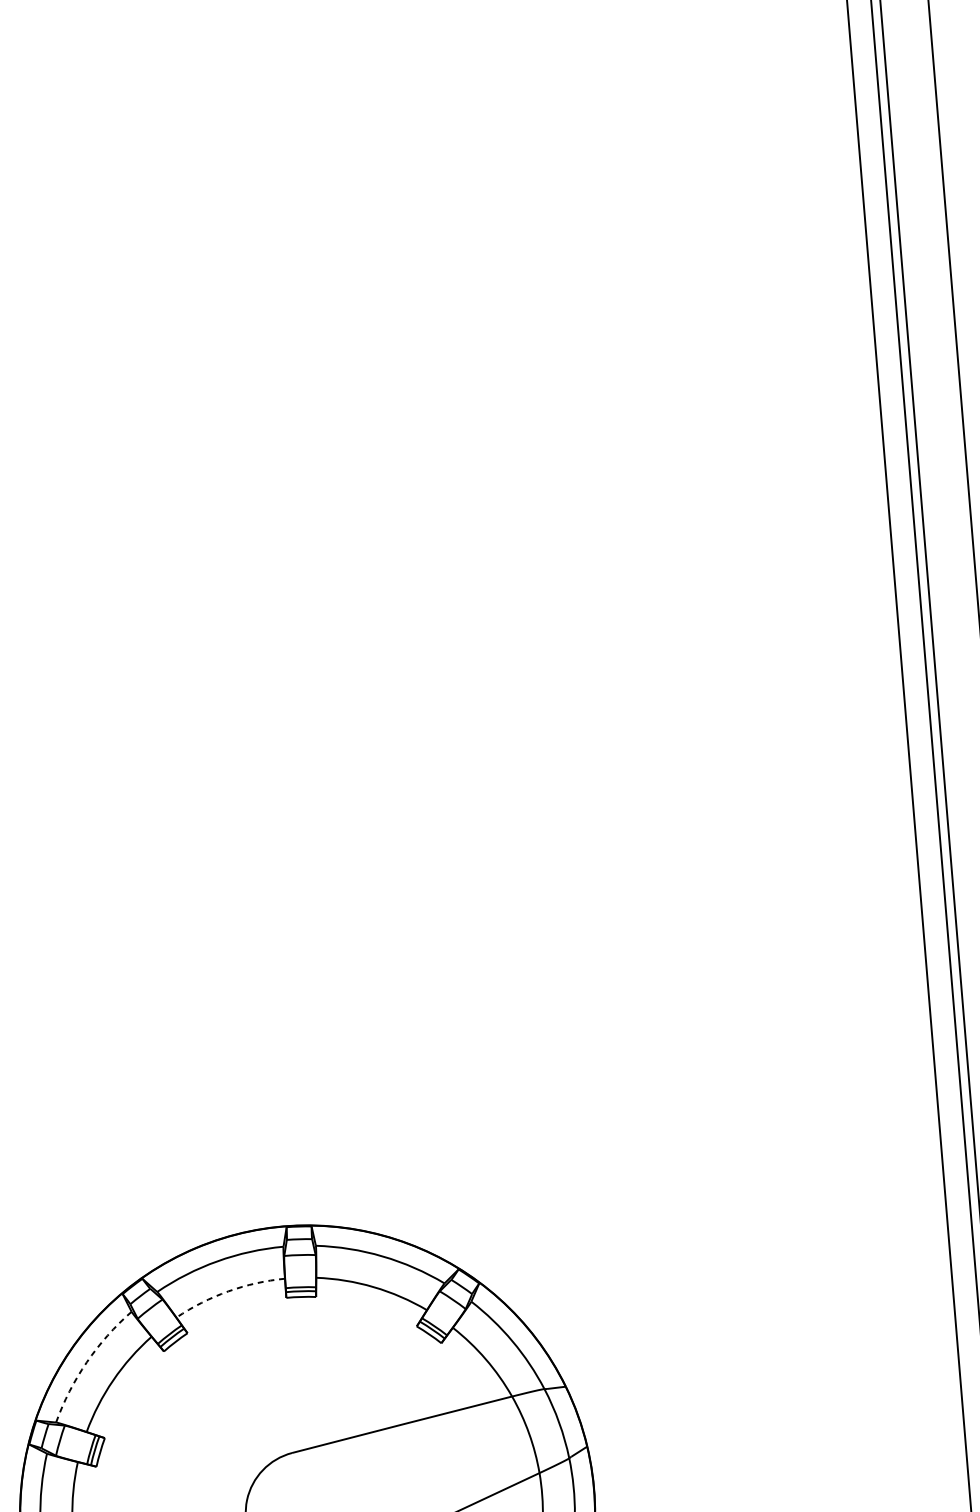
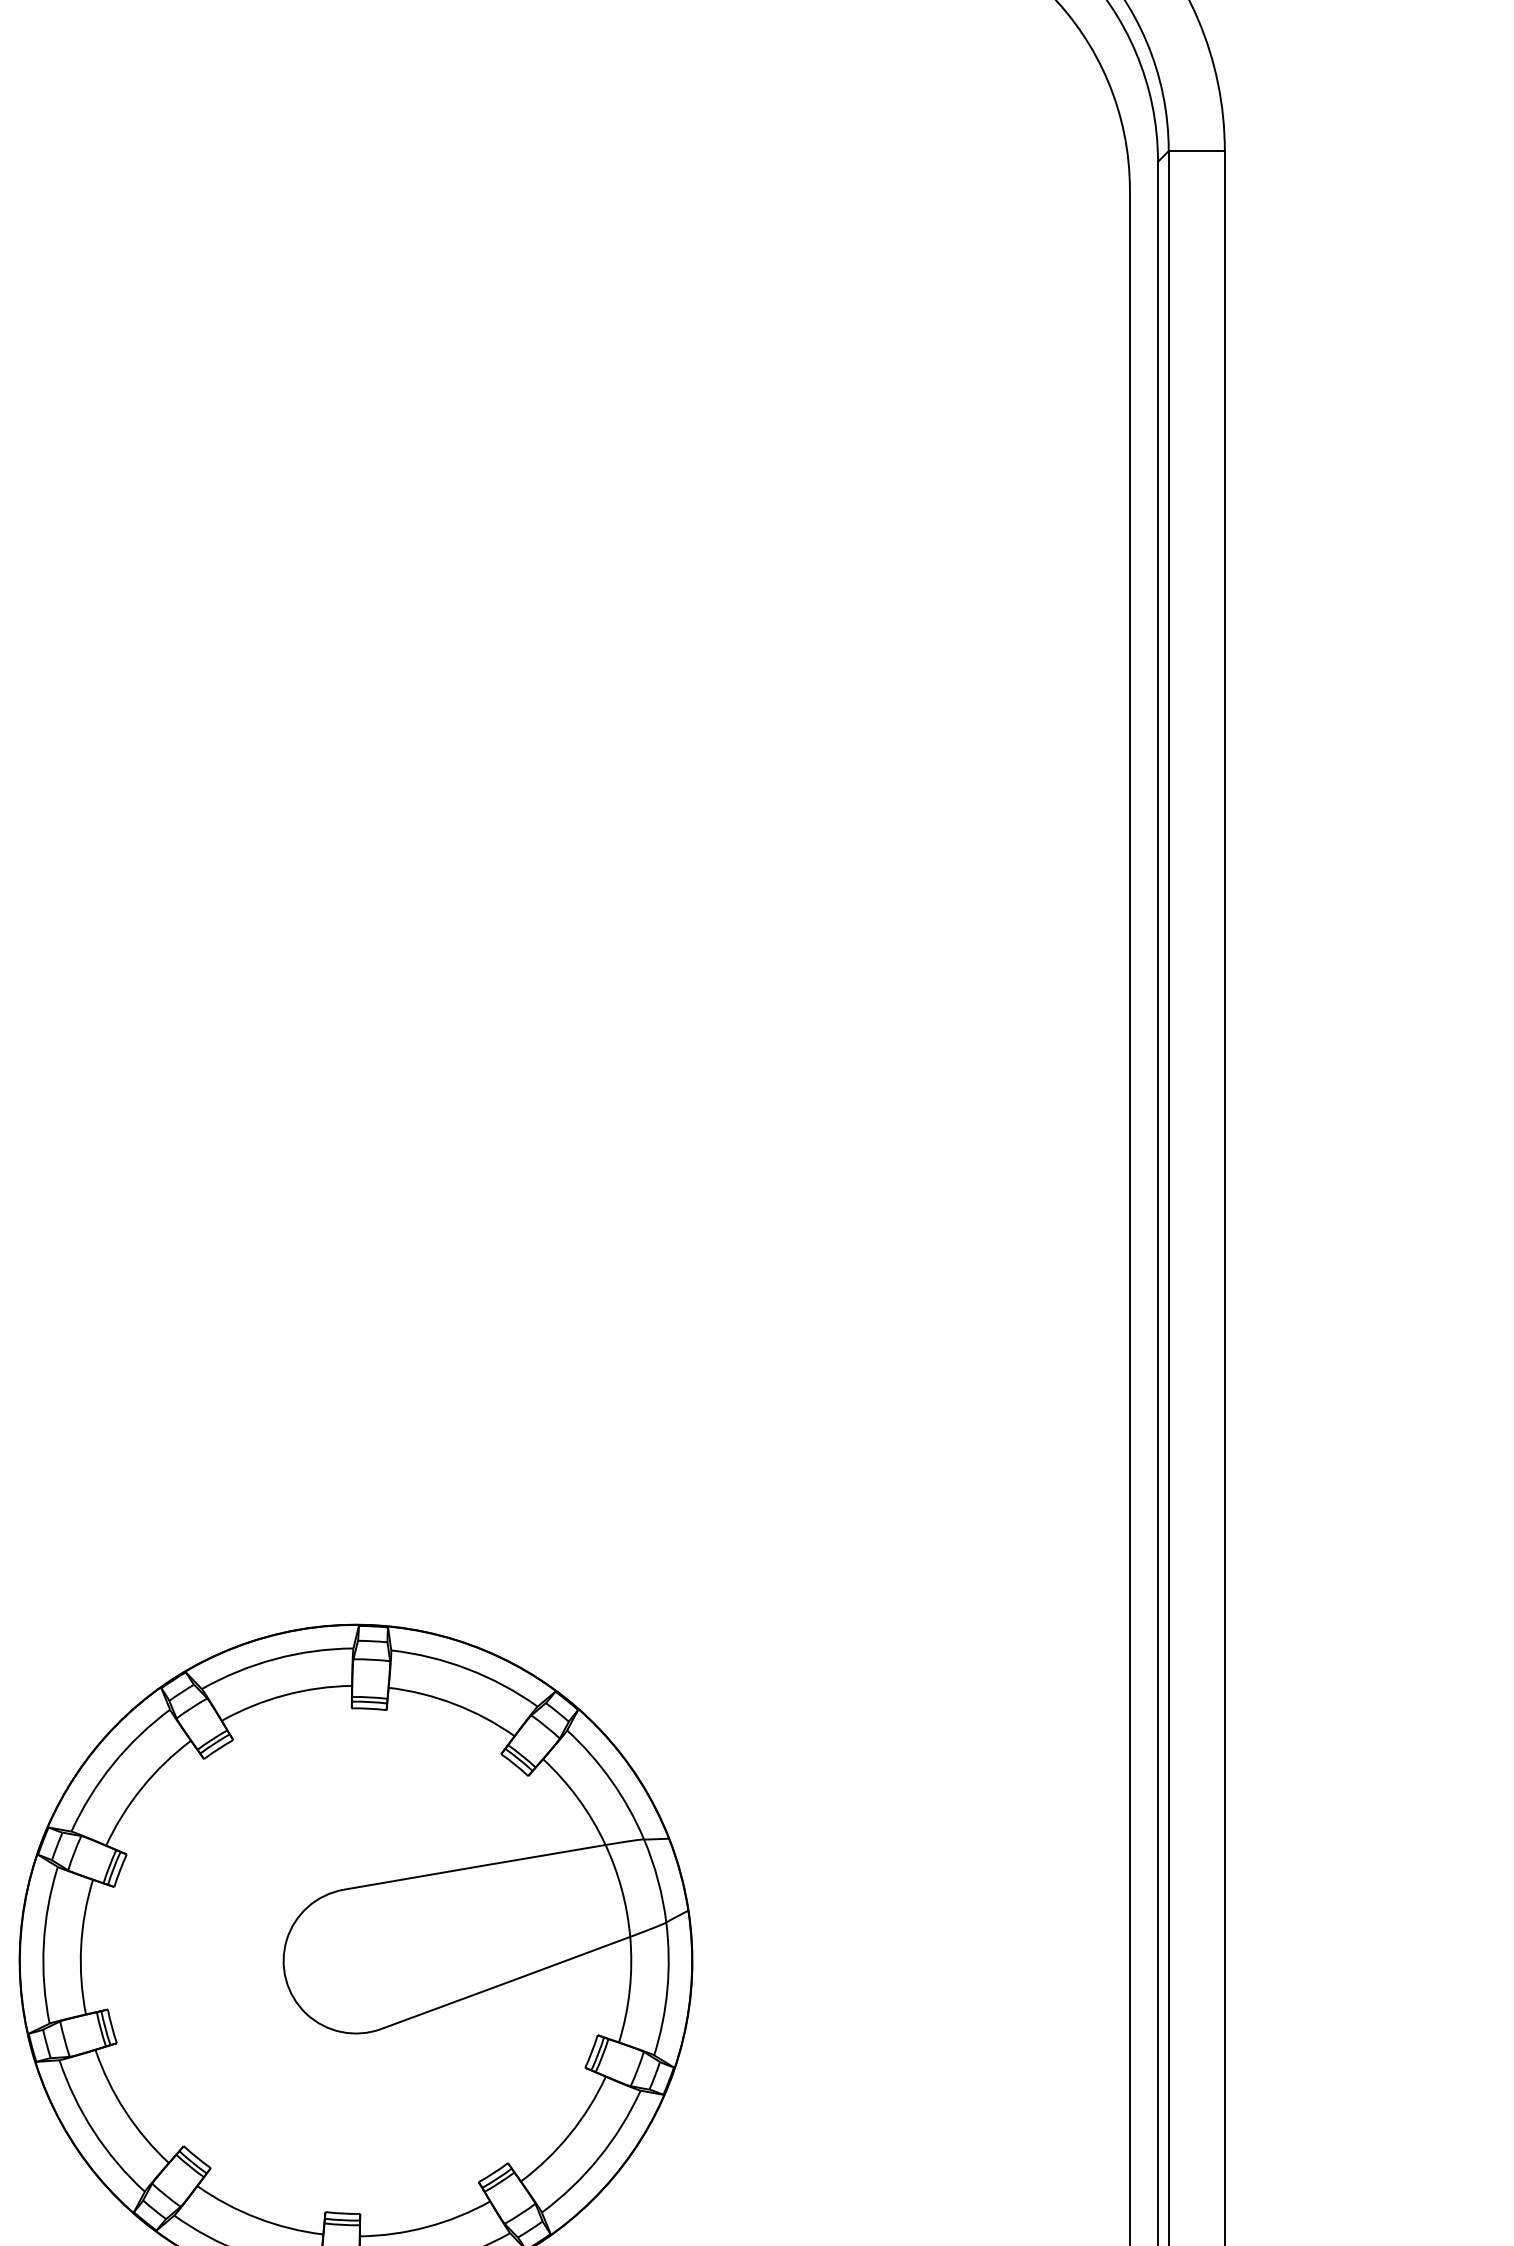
arc: (228, 1291) -> (284, 1695), dashed -> solid
arc: (87, 1362) -> (113, 1764), dashed -> solid

